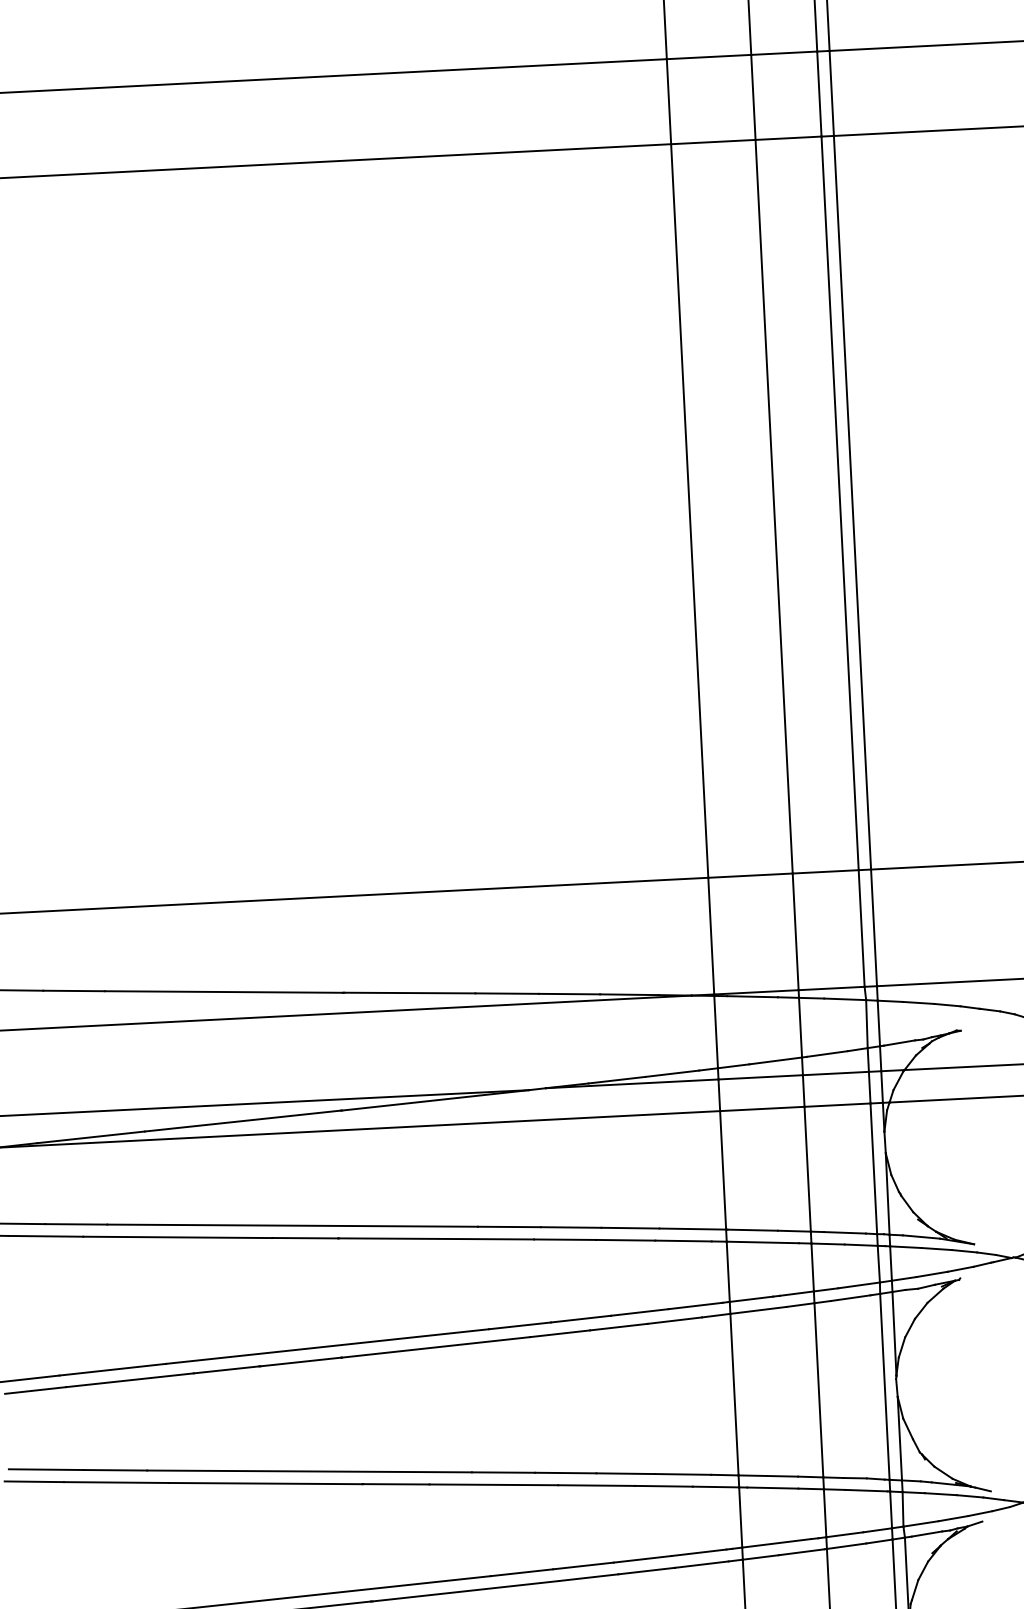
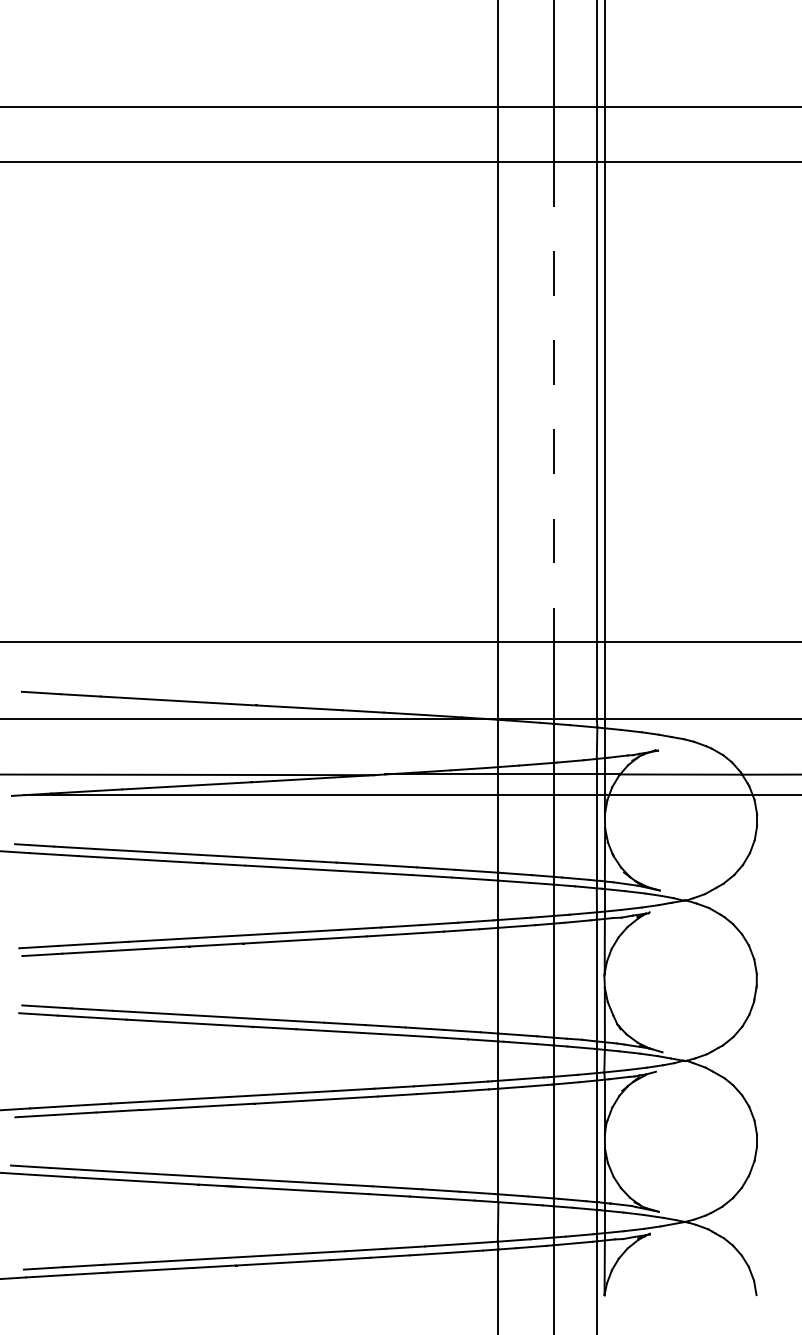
line: (773, 506) -> (553, 402), solid -> dashed

